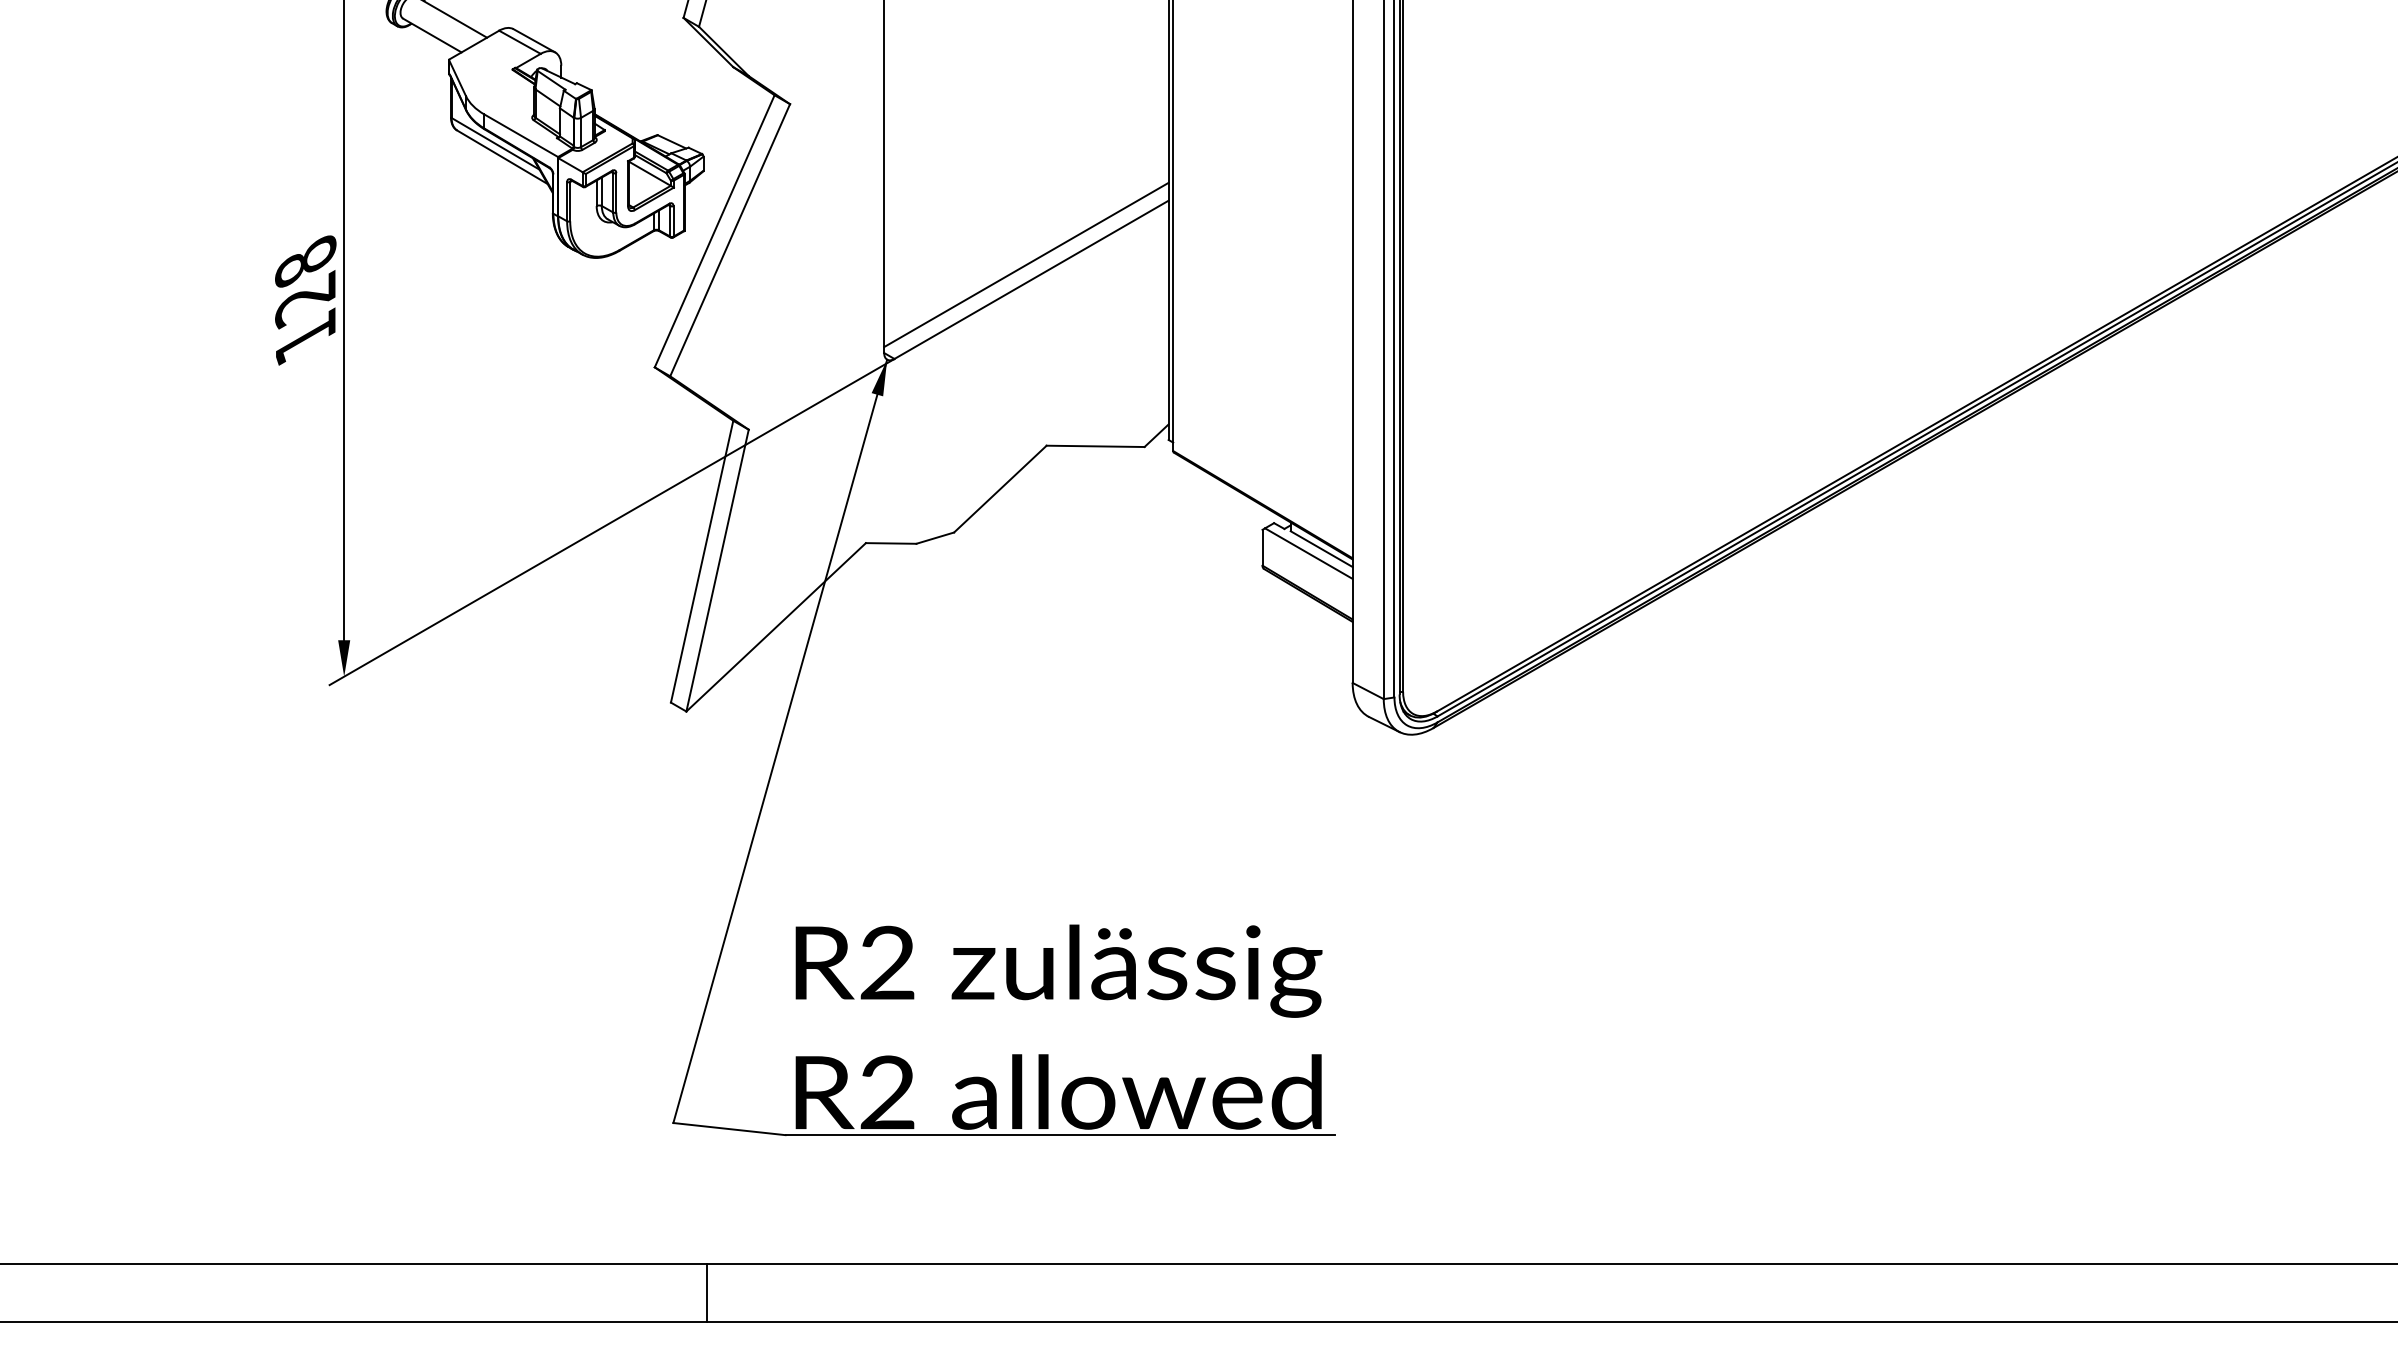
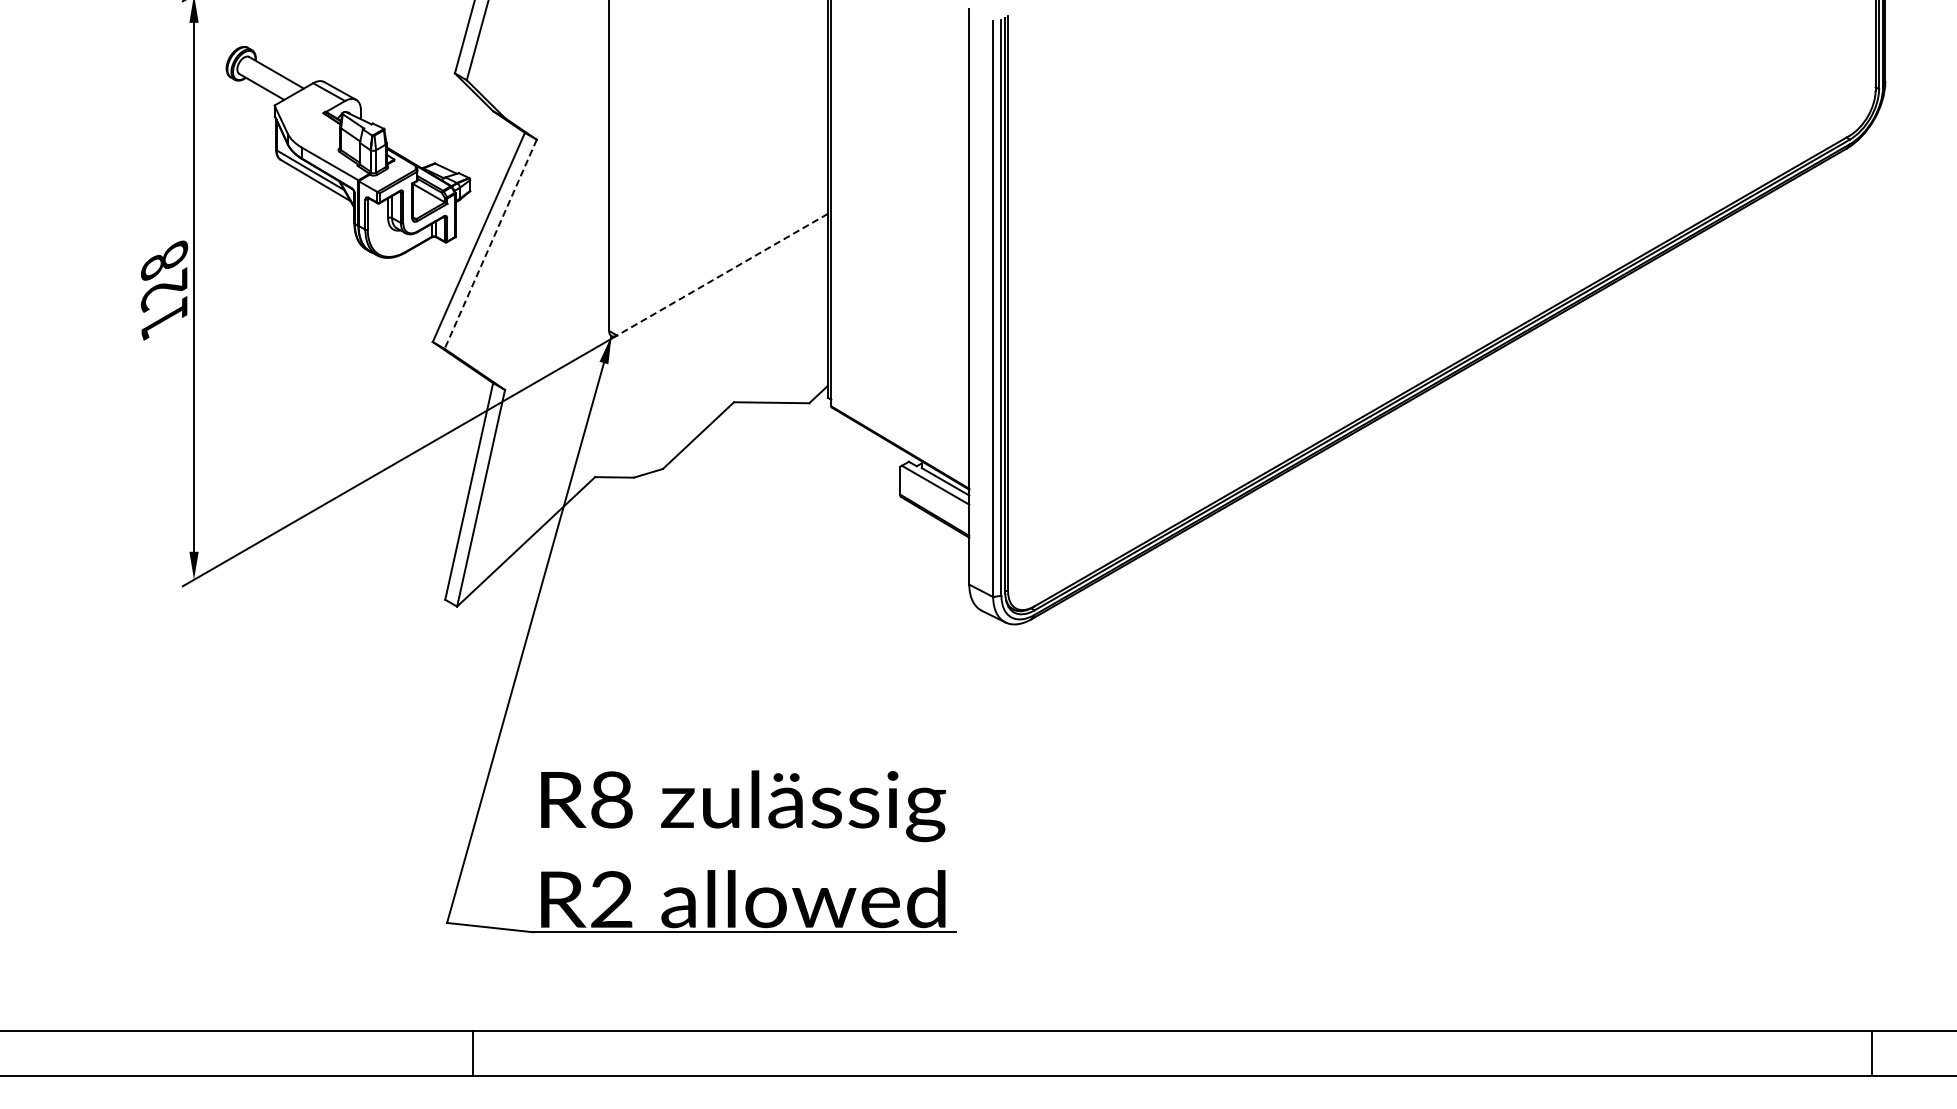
line: (729, 240) -> (490, 244), solid -> dashed
line: (1026, 265) -> (718, 263), removed
line: (1031, 279) -> (722, 274), solid -> dashed
text: (887, 963) -> (611, 800), R2 -> R8

